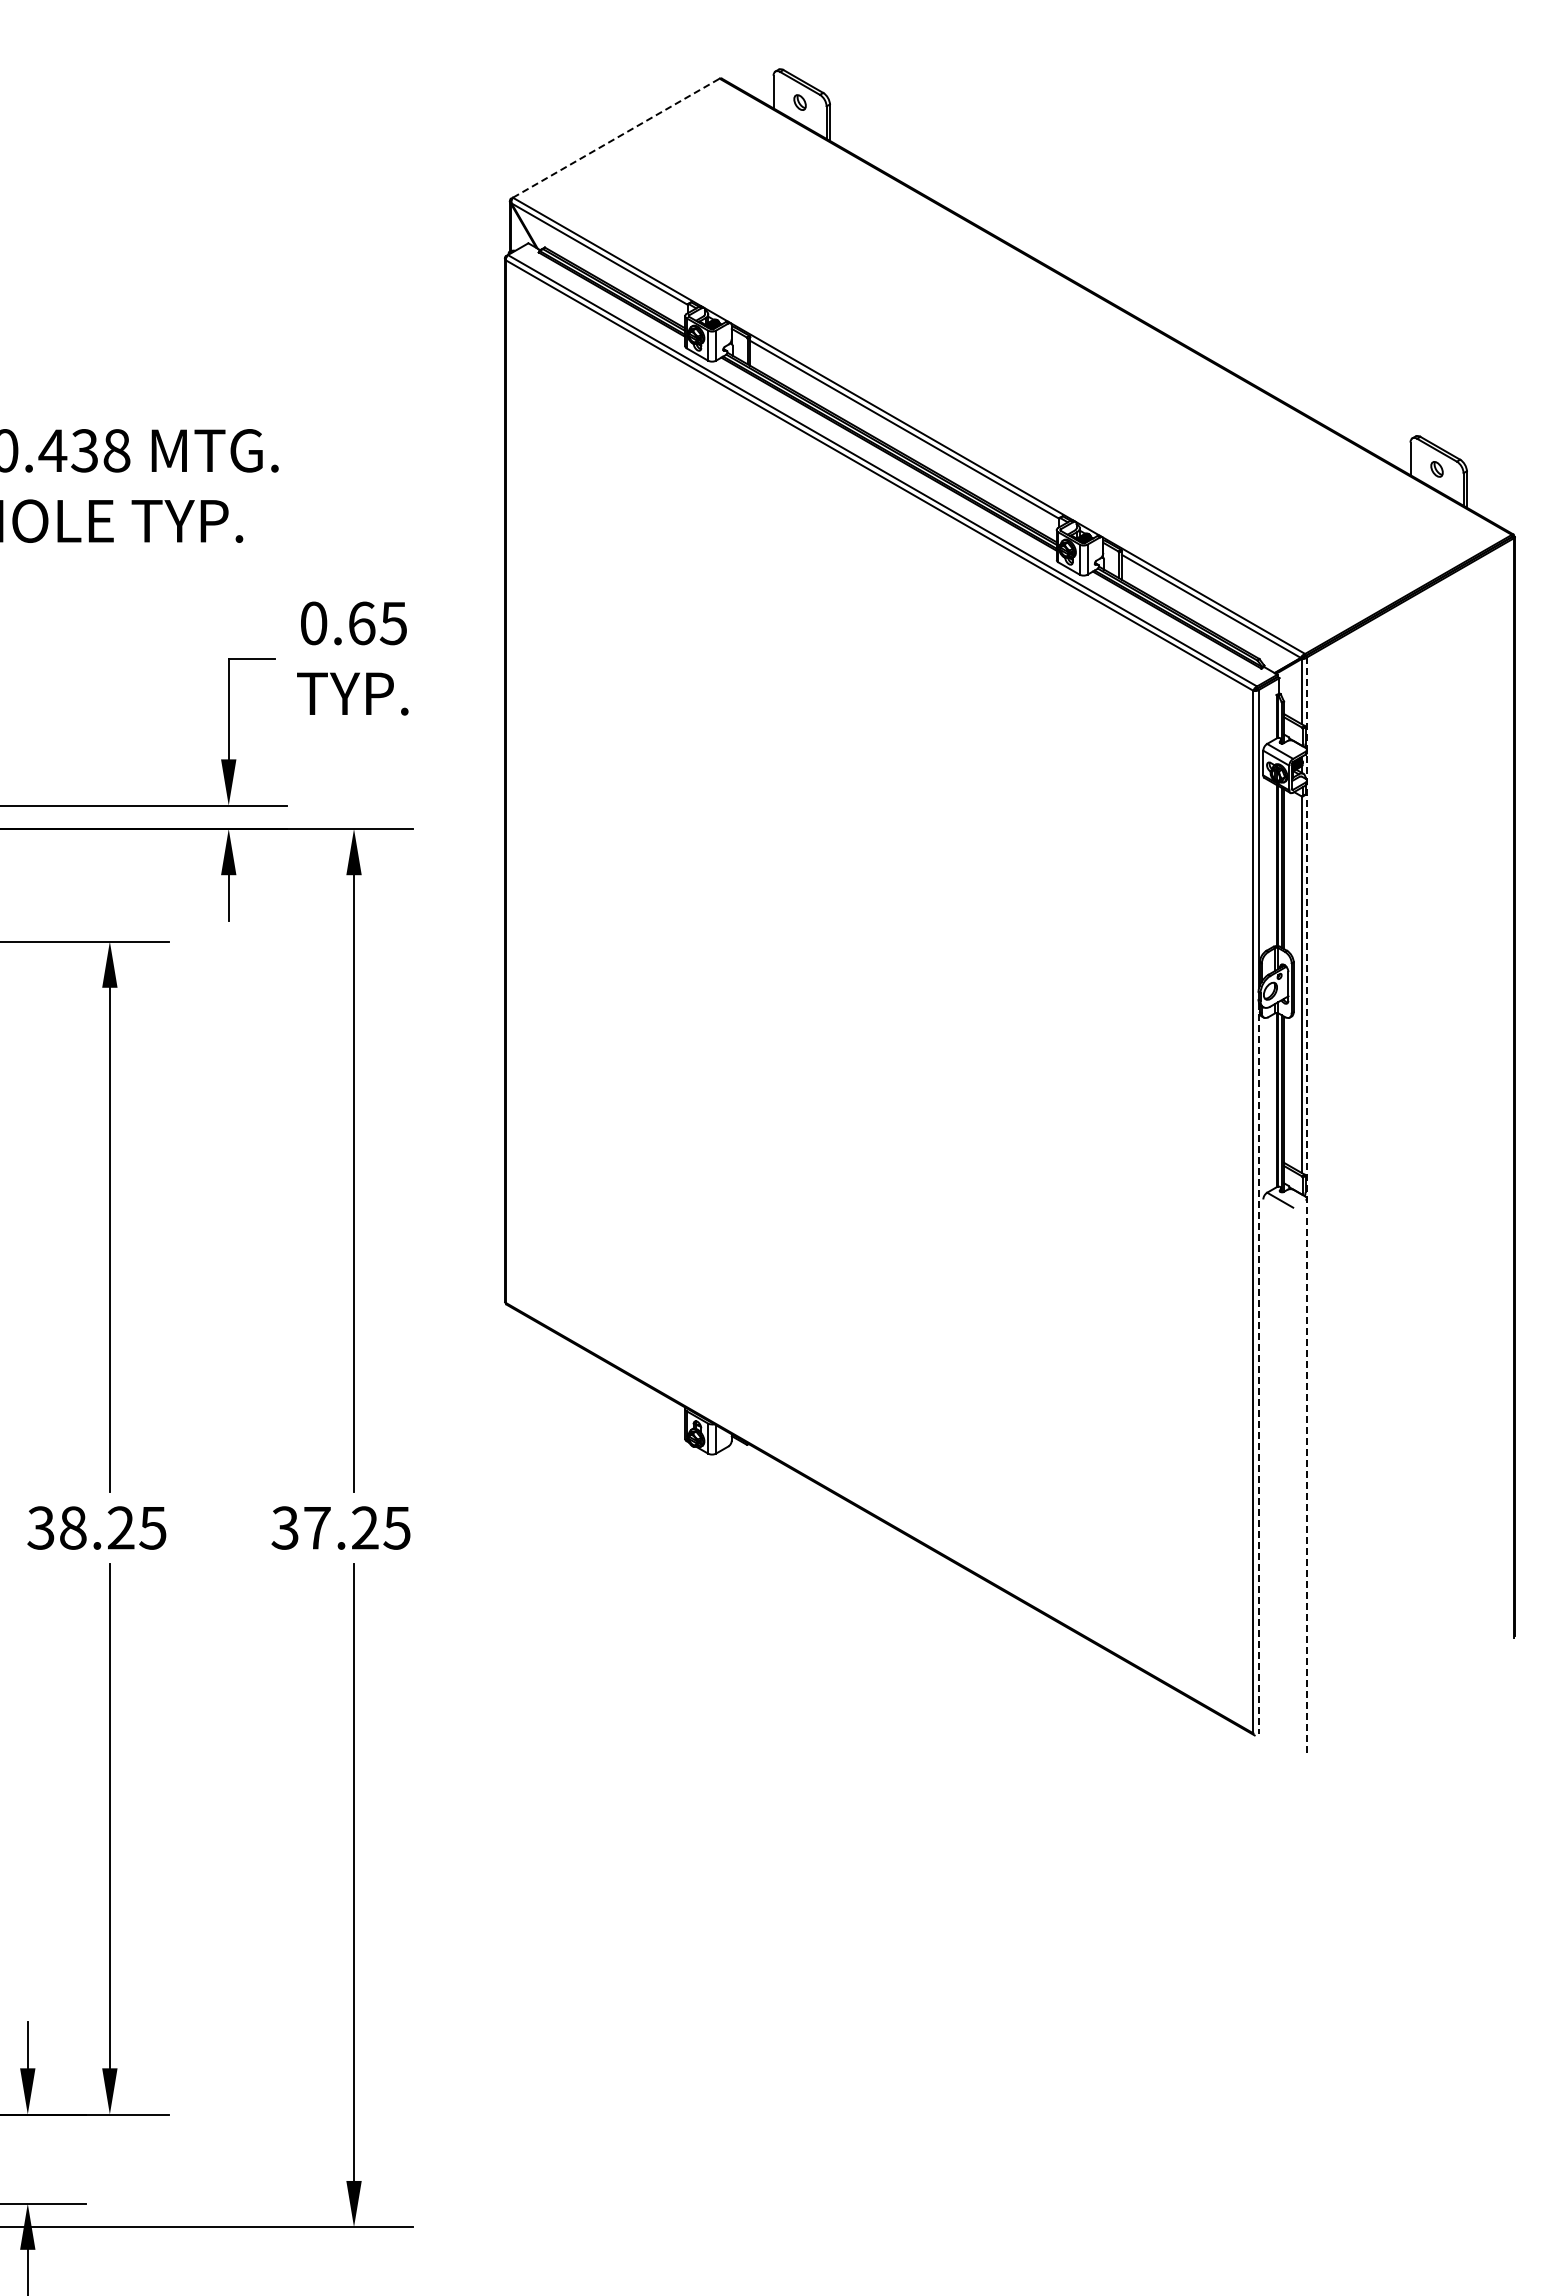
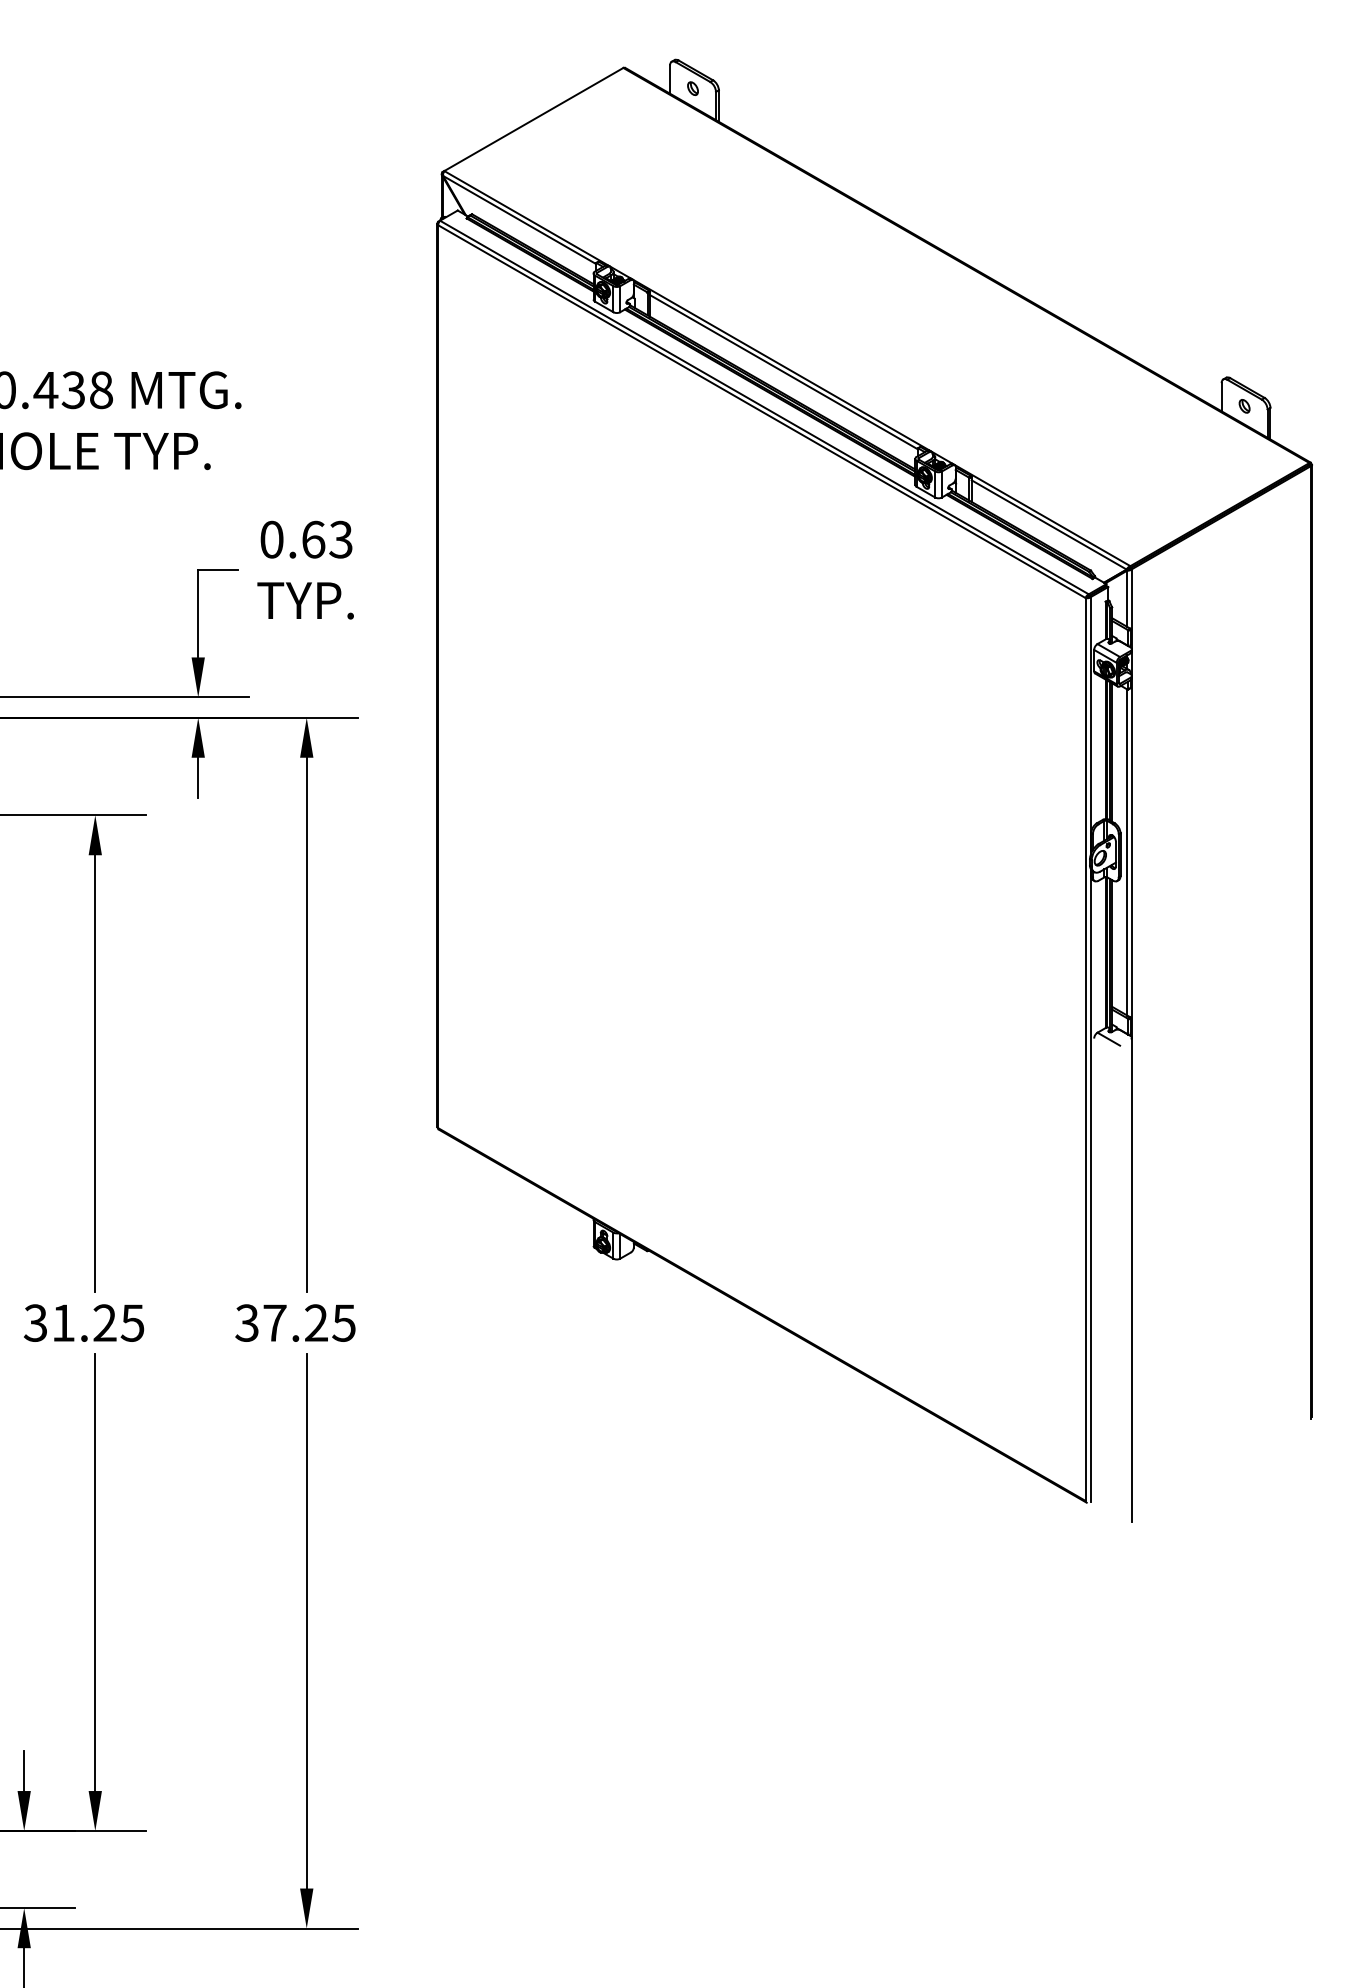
line: (616, 137) -> (534, 118), dashed -> solid
text: (393, 622) -> (340, 538), 0.65 -> 0.63
line: (1307, 1207) -> (1132, 1045), dashed -> solid
line: (1259, 1368) -> (1090, 1184), dashed -> solid
text: (73, 1527) -> (63, 1322), 38.25 -> 31.25

